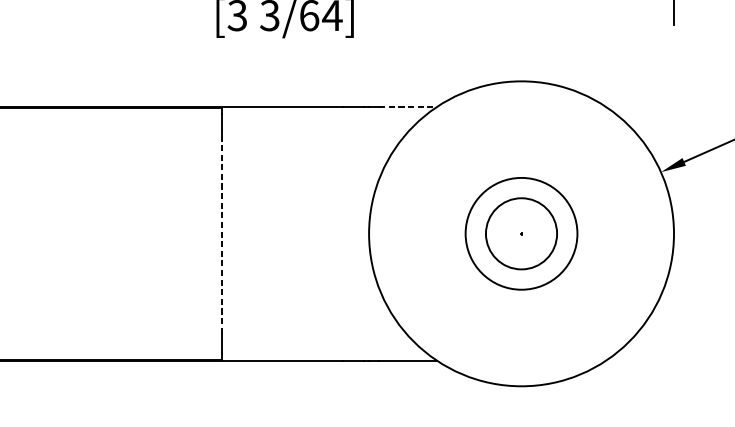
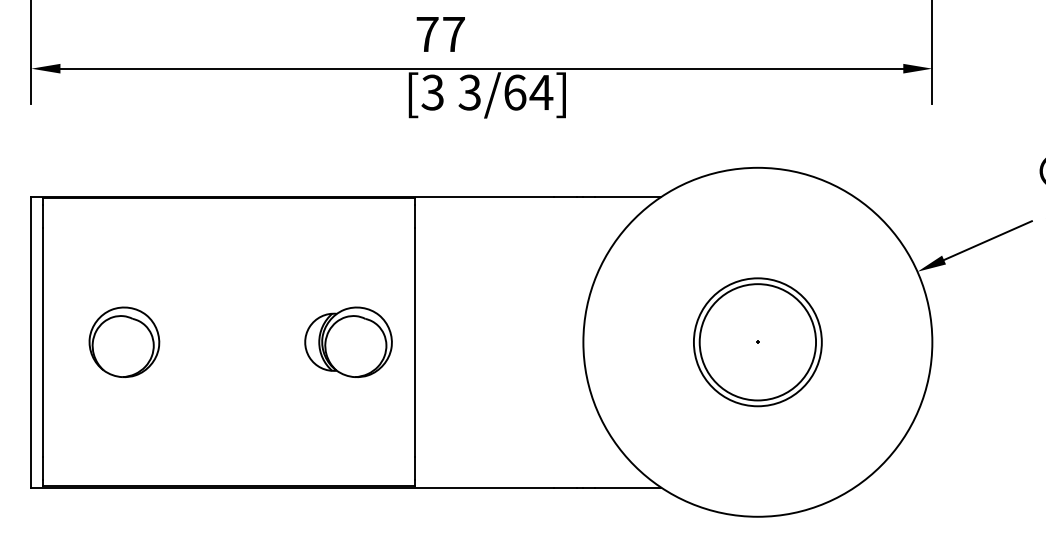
line: (408, 106) -> (628, 196), dashed -> solid
part: (163, 233) -> (348, 341), added
line: (222, 233) -> (415, 341), dashed -> solid
circle: (521, 233) -> (757, 342), size x1.43

